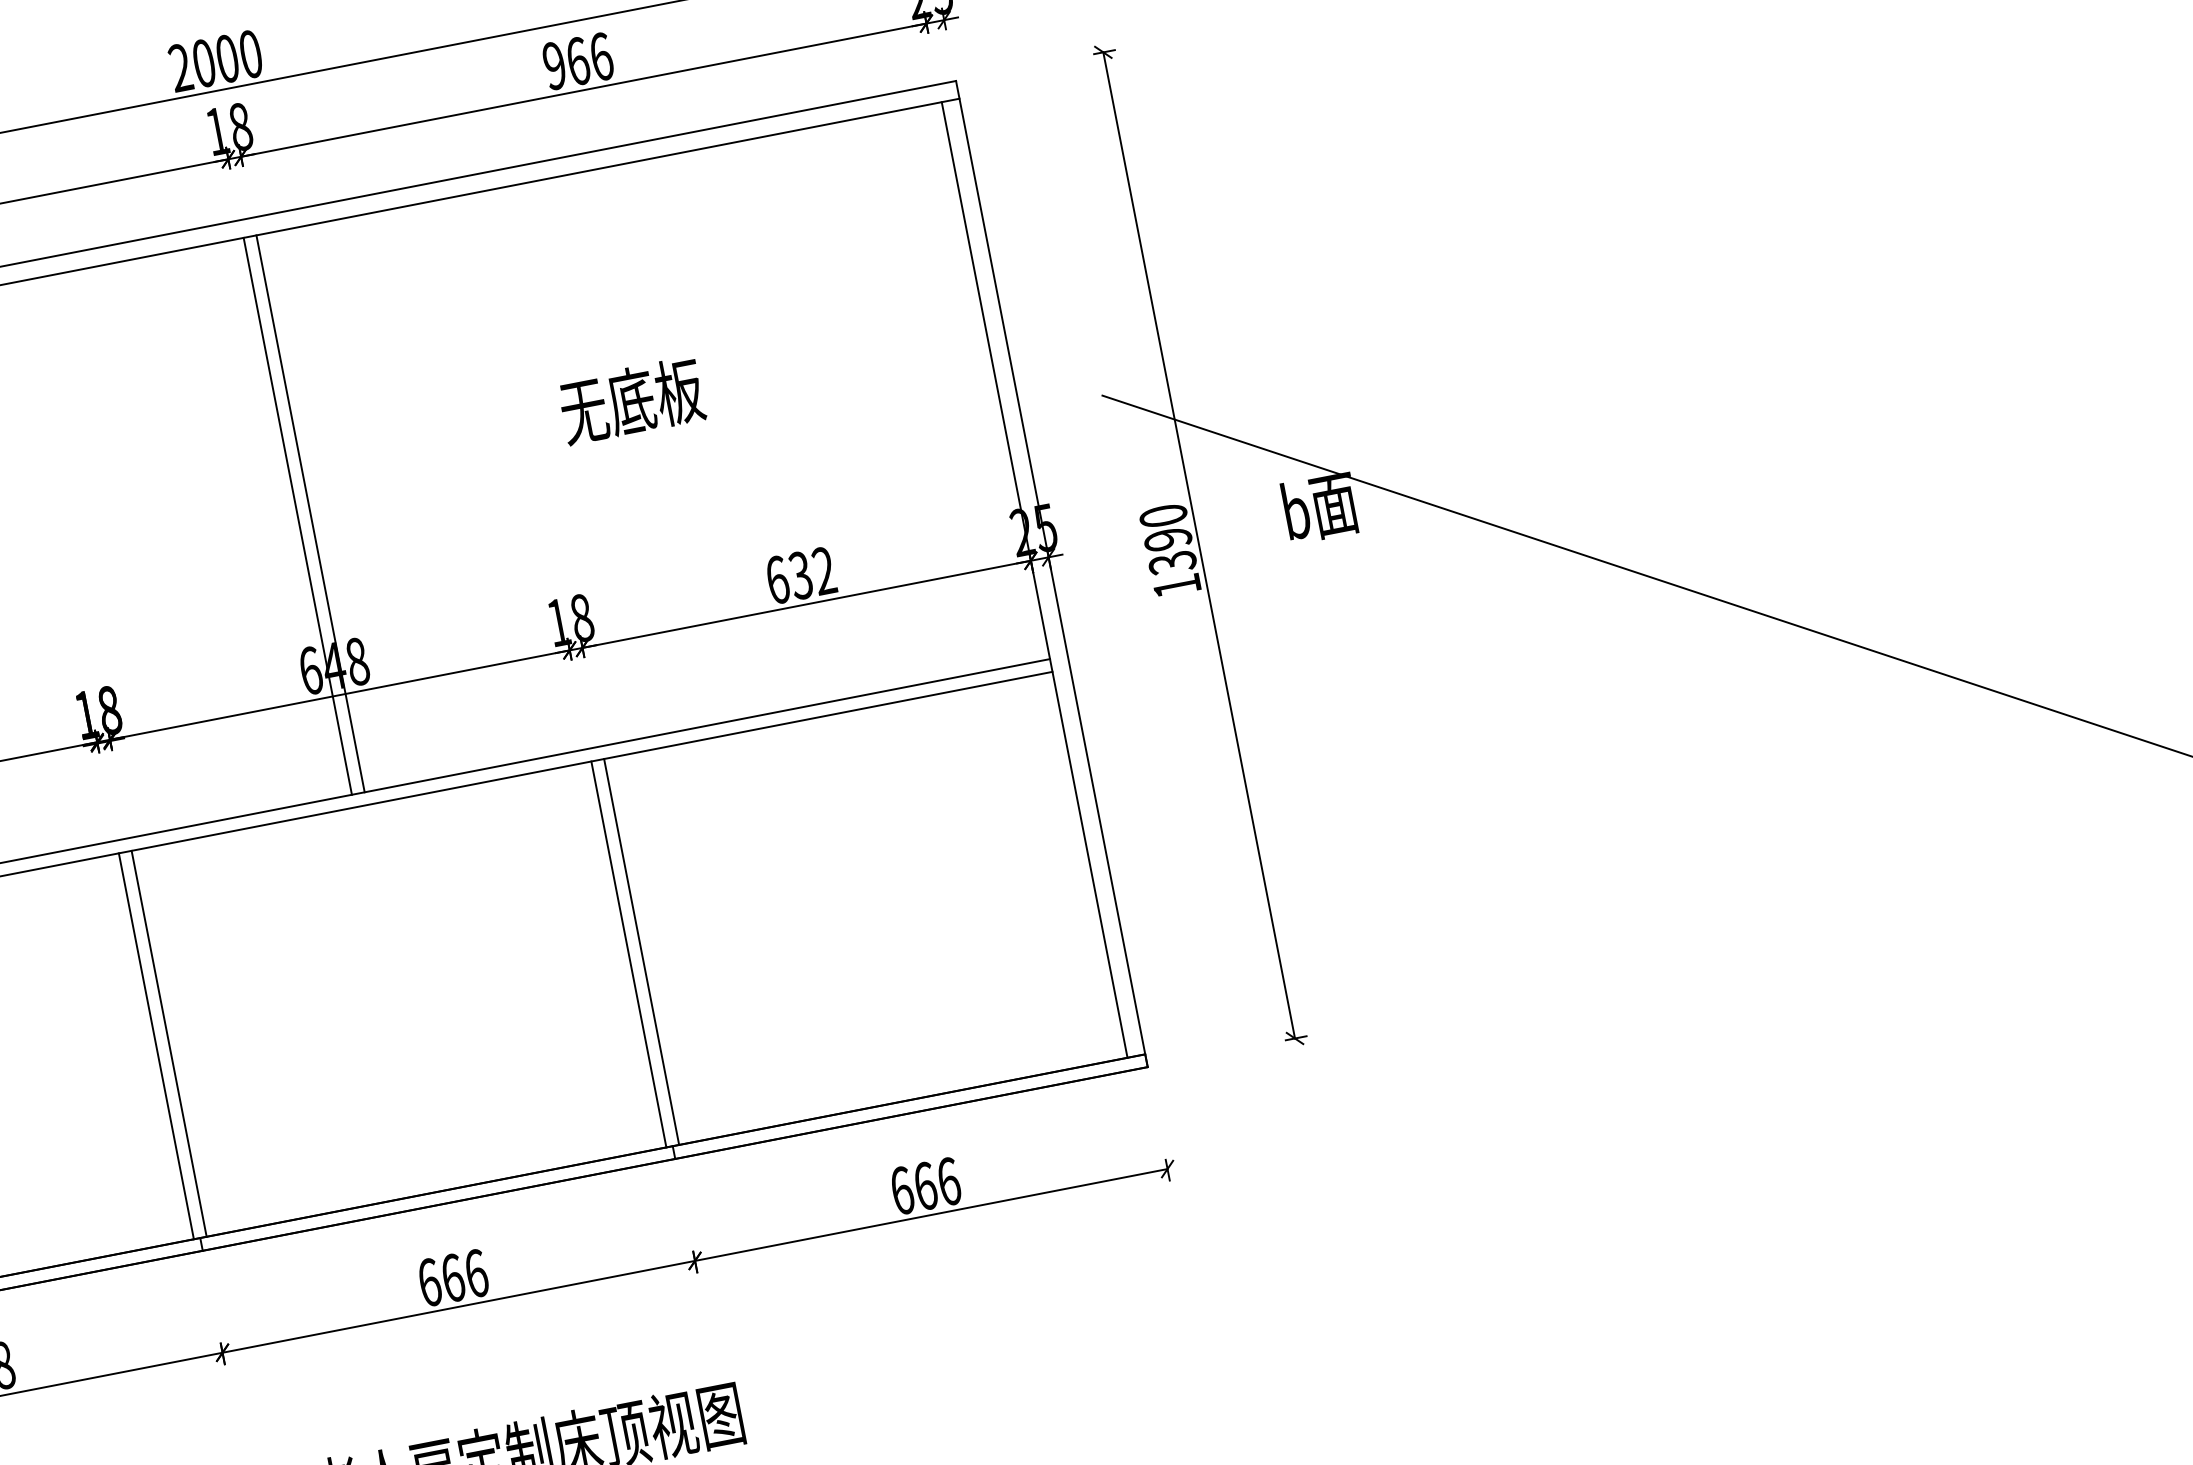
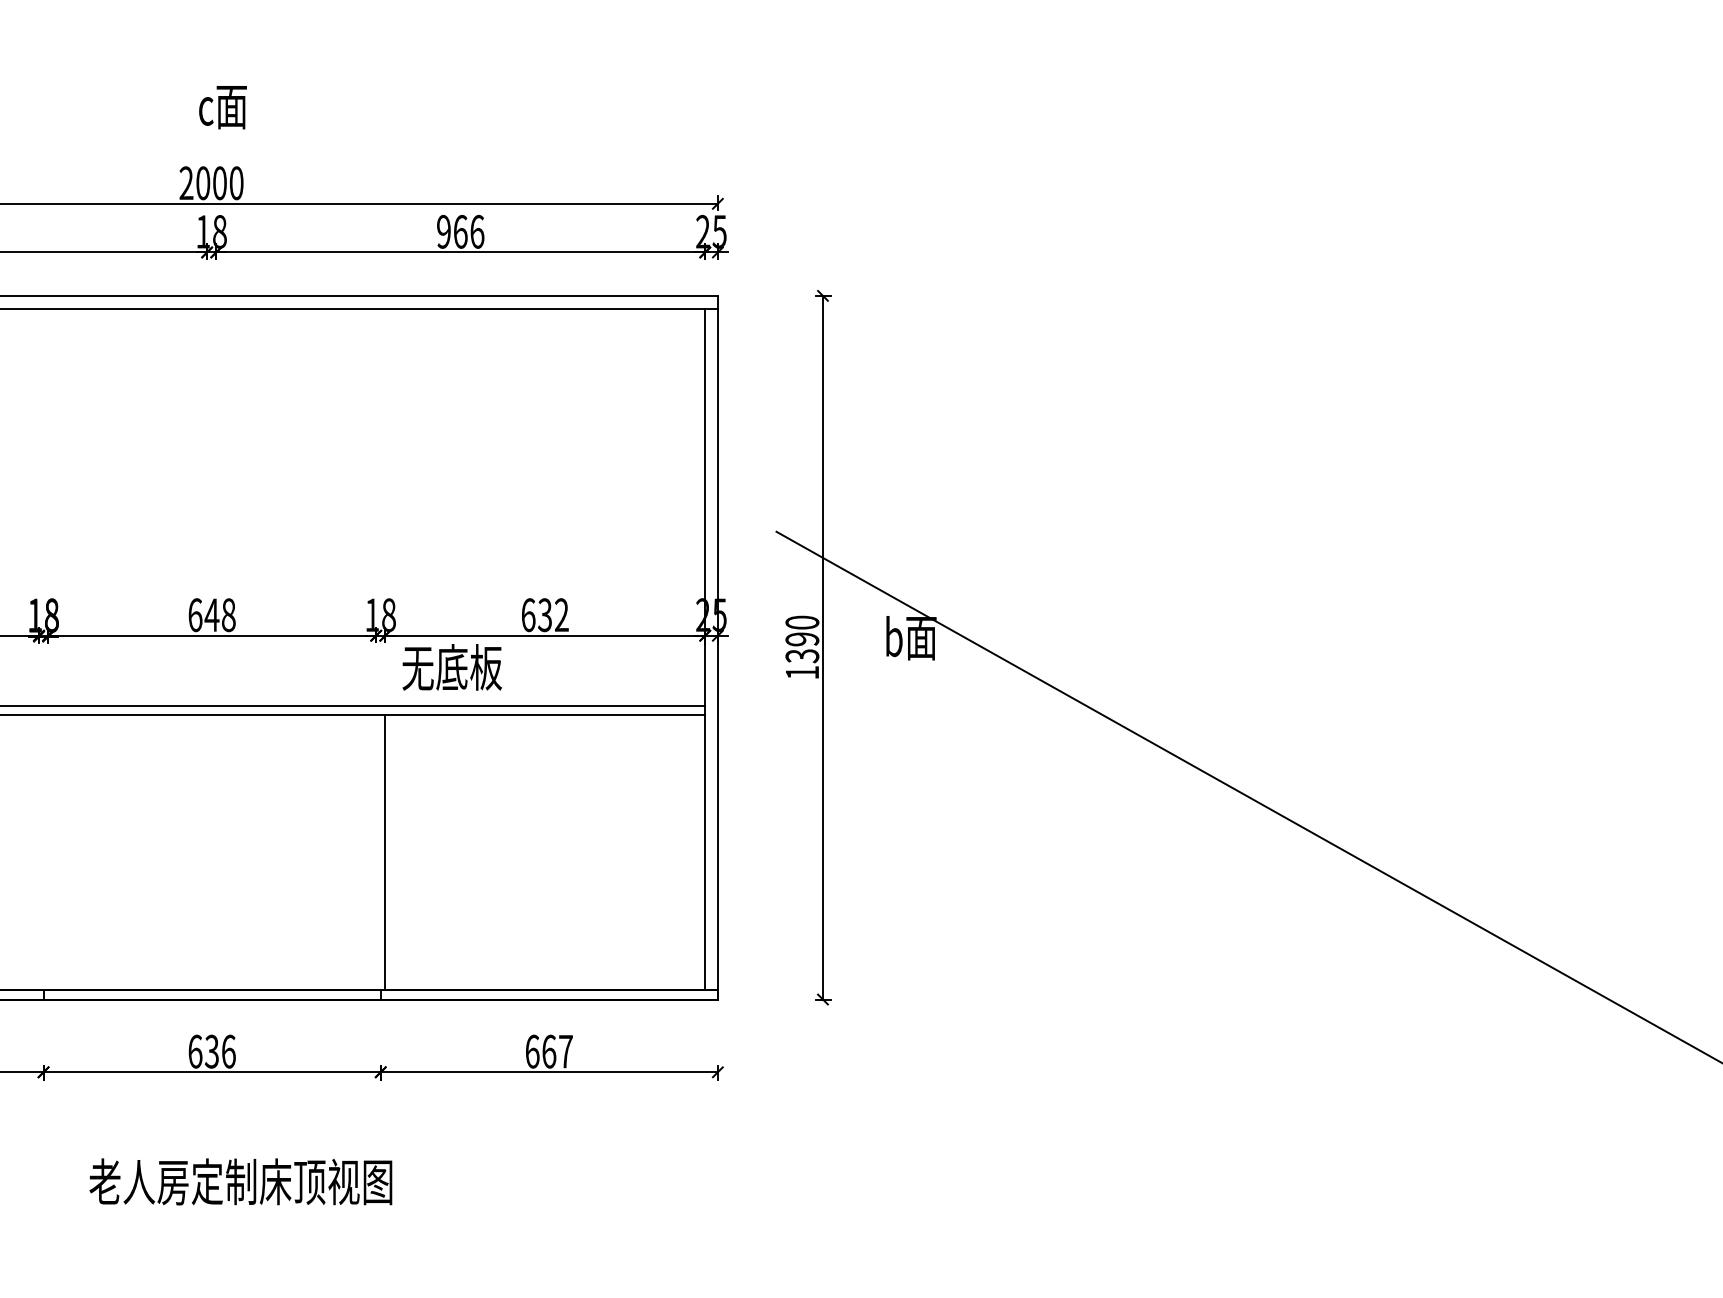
text: (630, 401) -> (451, 667), moved
line: (310, 512) -> (216, 506), removed
line: (298, 515) -> (207, 506), removed
line: (629, 954) -> (376, 852), removed
line: (169, 1043) -> (48, 852), removed
line: (156, 1045) -> (39, 852), removed
text: (948, 1181) -> (565, 1051), 666 -> 667
text: (452, 1277) -> (211, 1051), 666 -> 636

